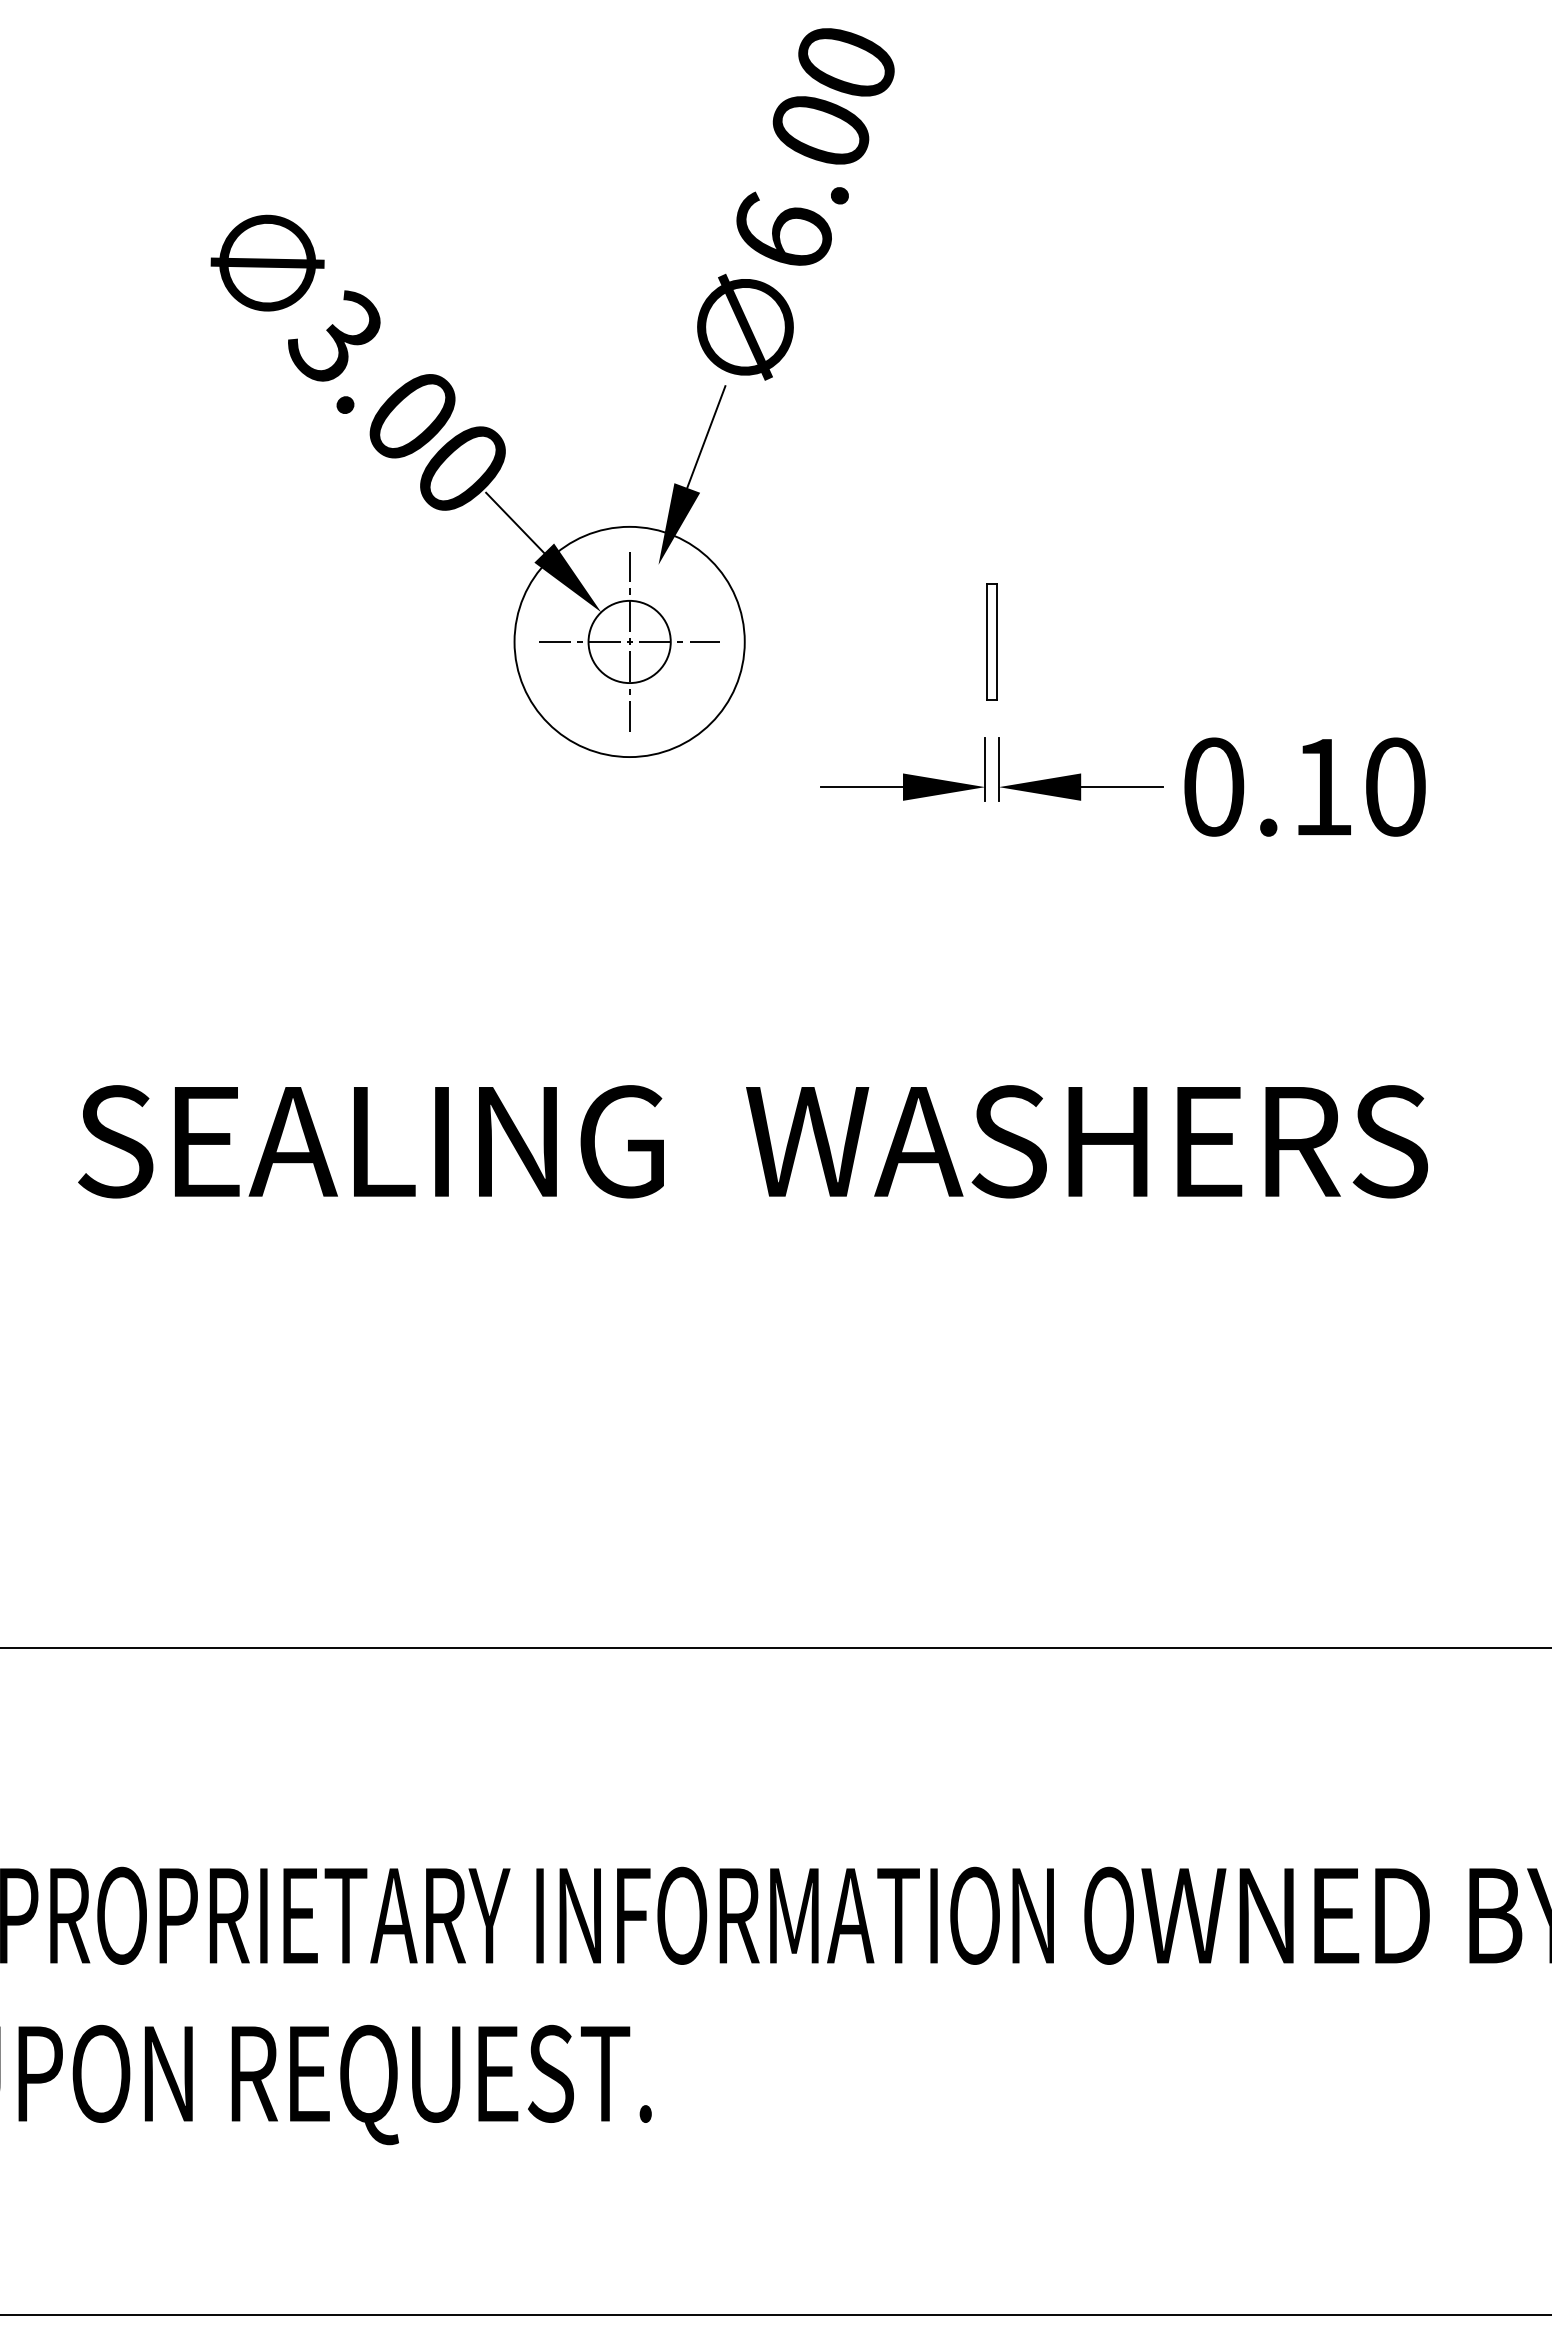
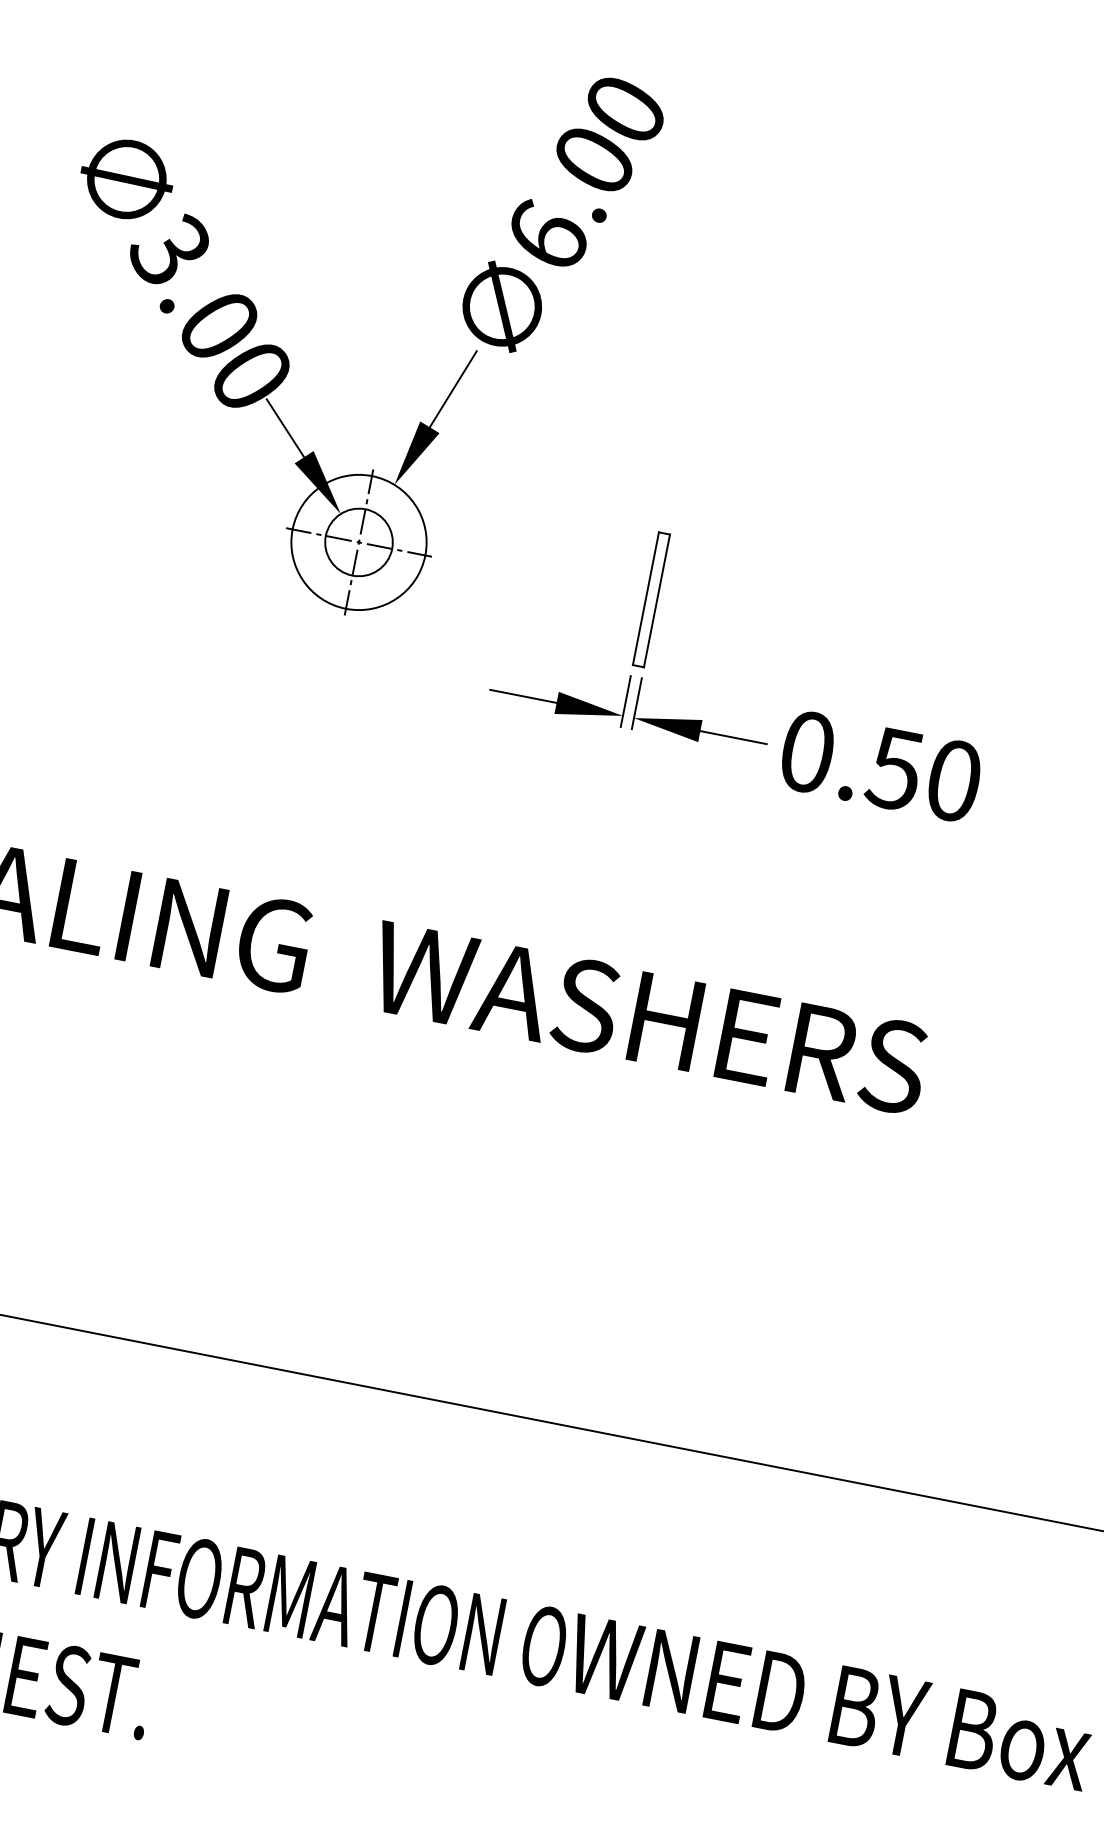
circle: (629, 641) -> (358, 542), size x0.71
part: (991, 641) -> (651, 599), size x1.43
text: (1321, 787) -> (894, 769), 0.10 -> 0.50

